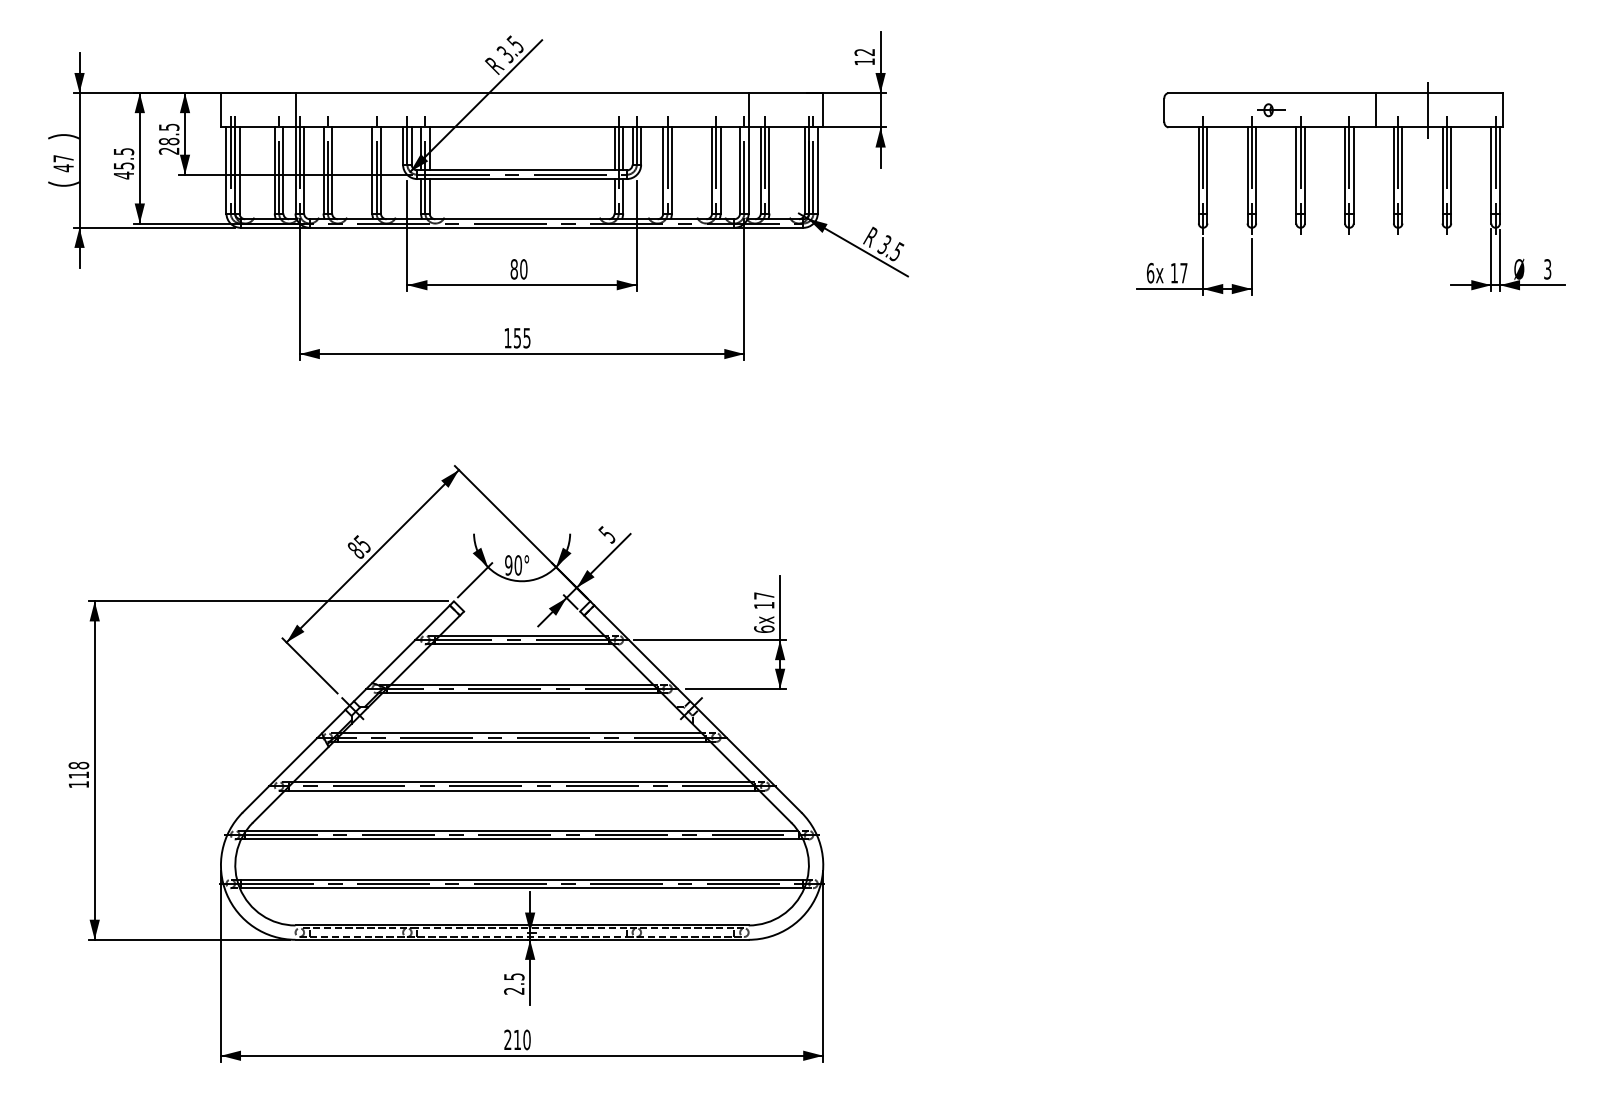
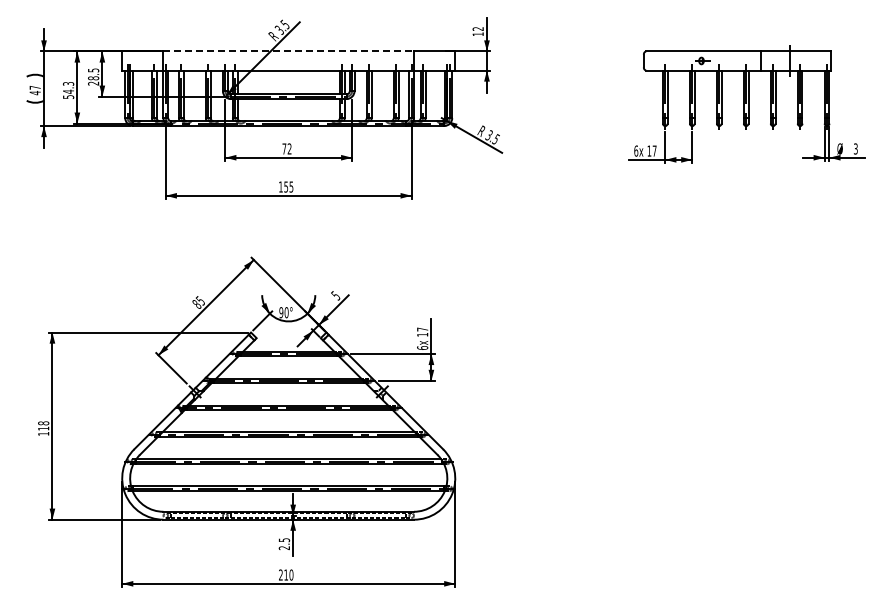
line: (523, 93) -> (289, 51), solid -> dashed
text: (123, 163) -> (68, 90), 45.5 -> 54.3
text: (518, 268) -> (286, 148), 80 -> 72

